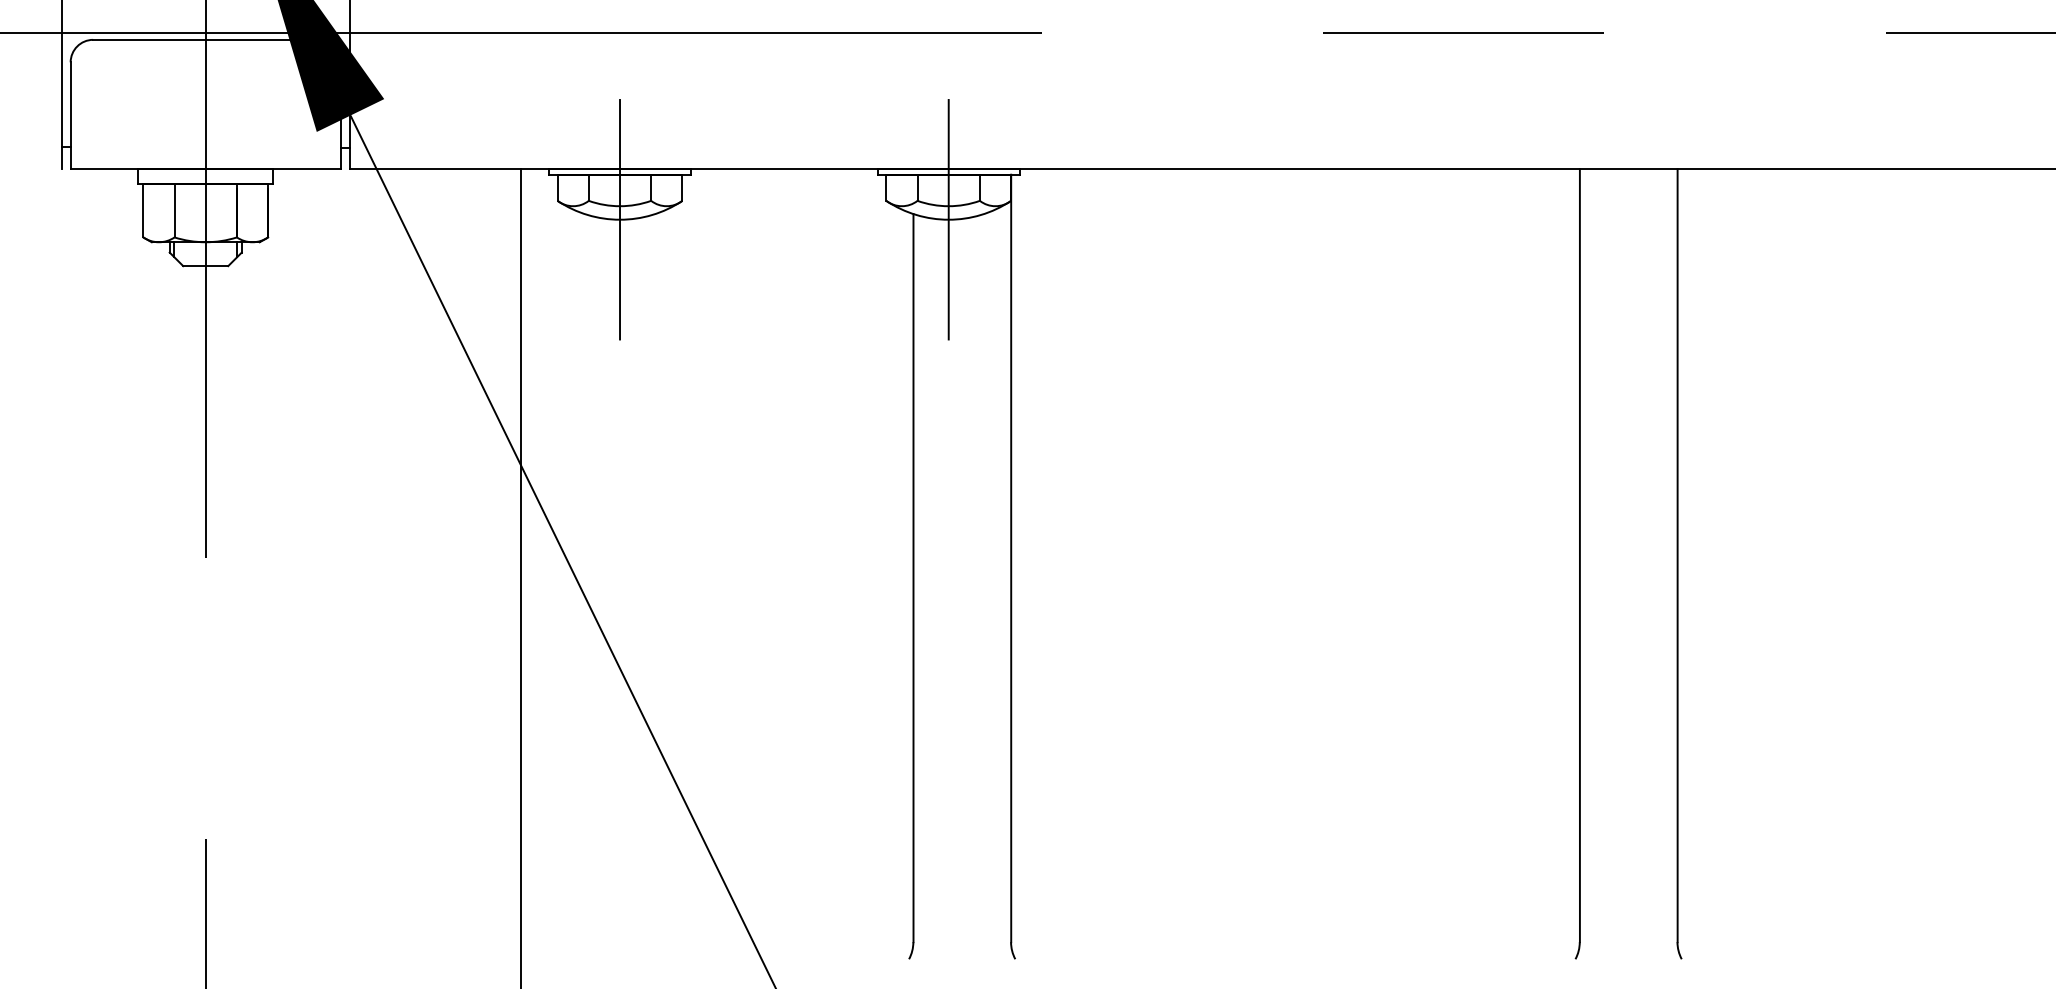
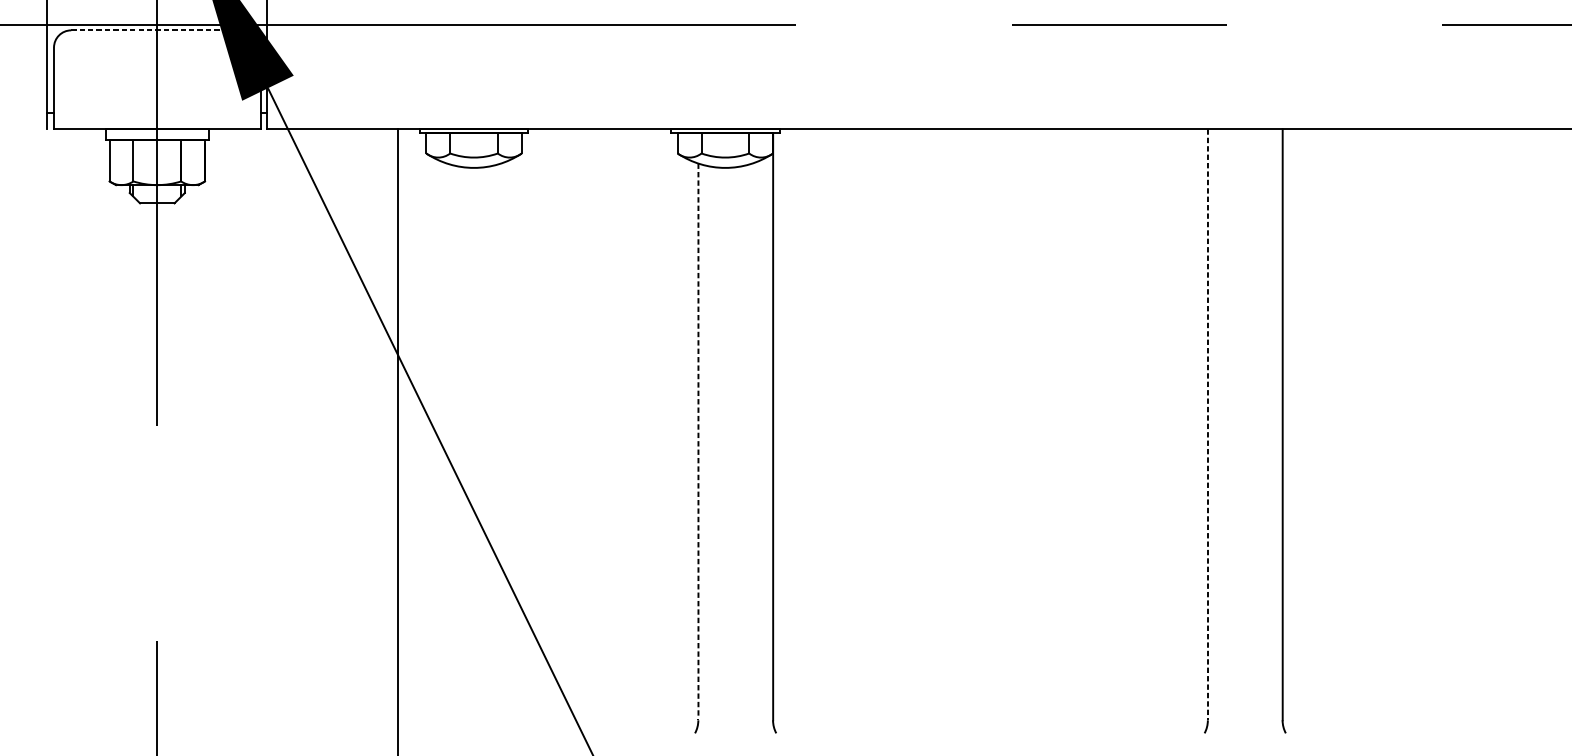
line: (205, 39) -> (157, 30), solid -> dashed
line: (620, 219) -> (474, 167), removed
line: (948, 219) -> (725, 167), removed
line: (1579, 556) -> (1207, 425), solid -> dashed
line: (913, 578) -> (698, 442), solid -> dashed

